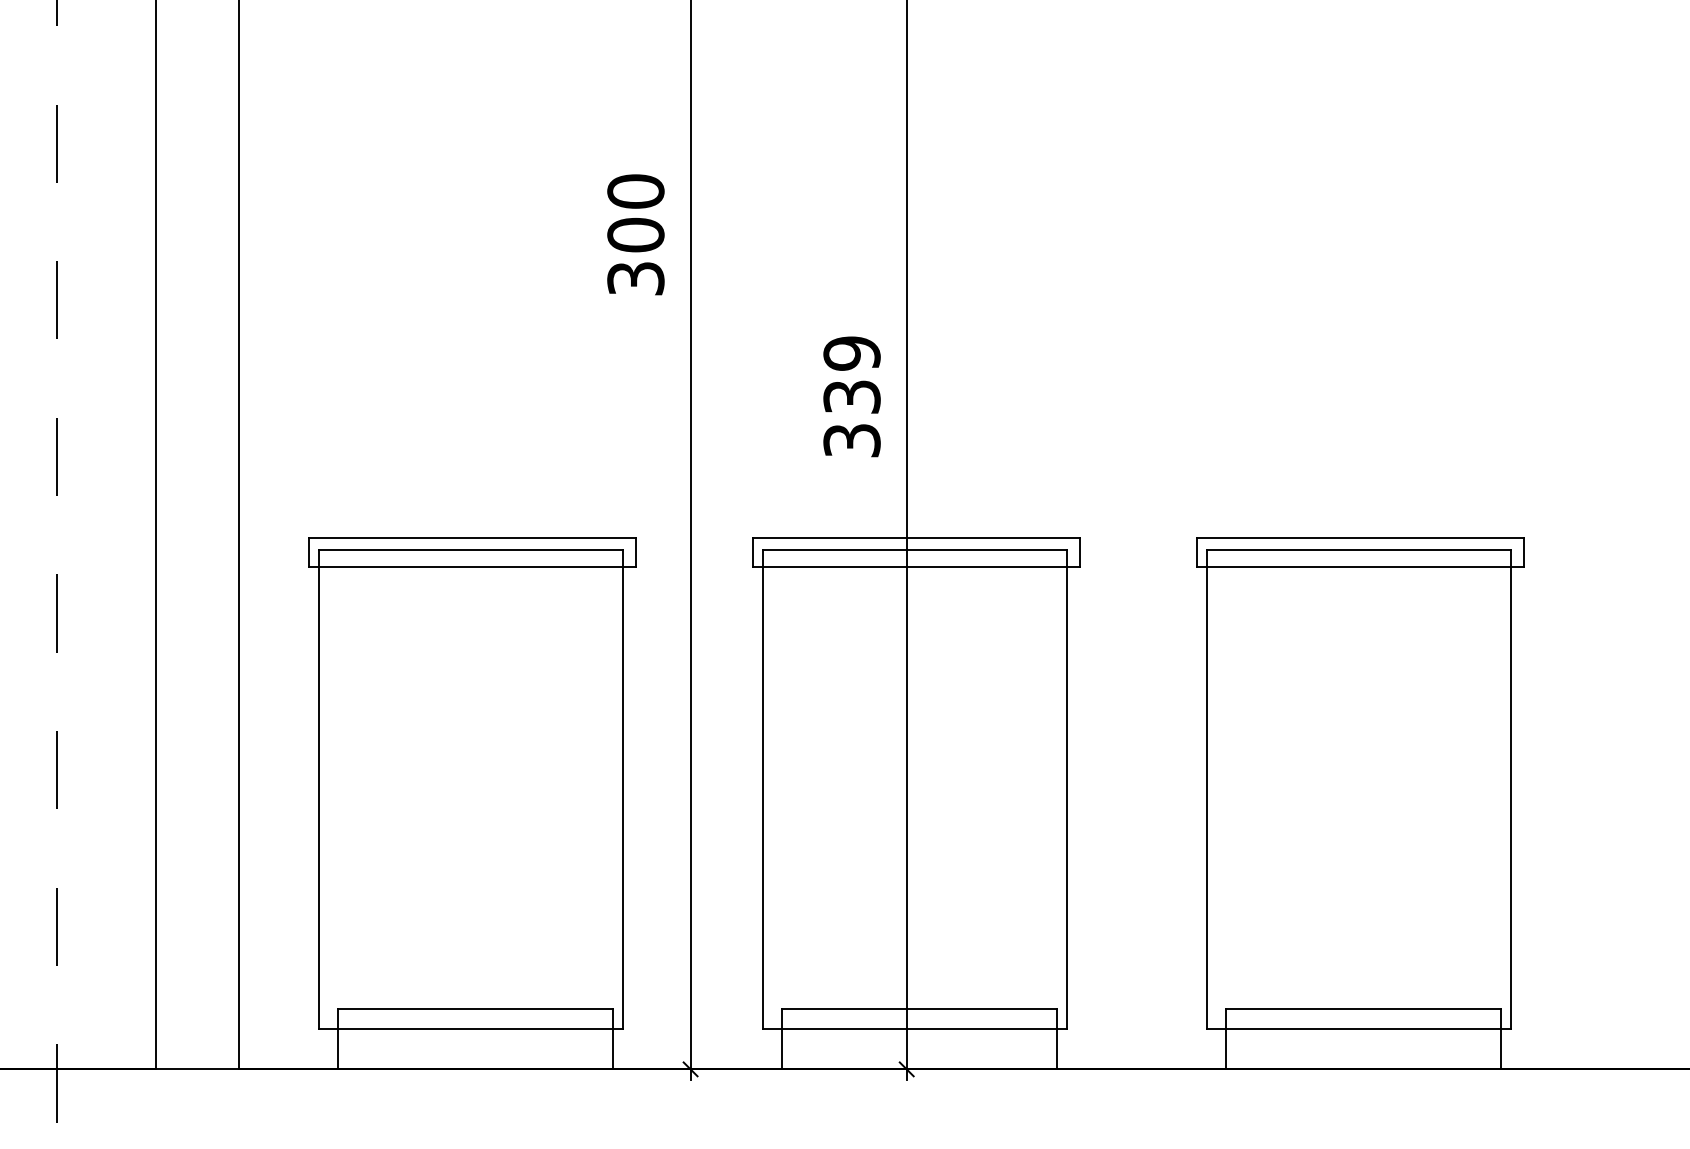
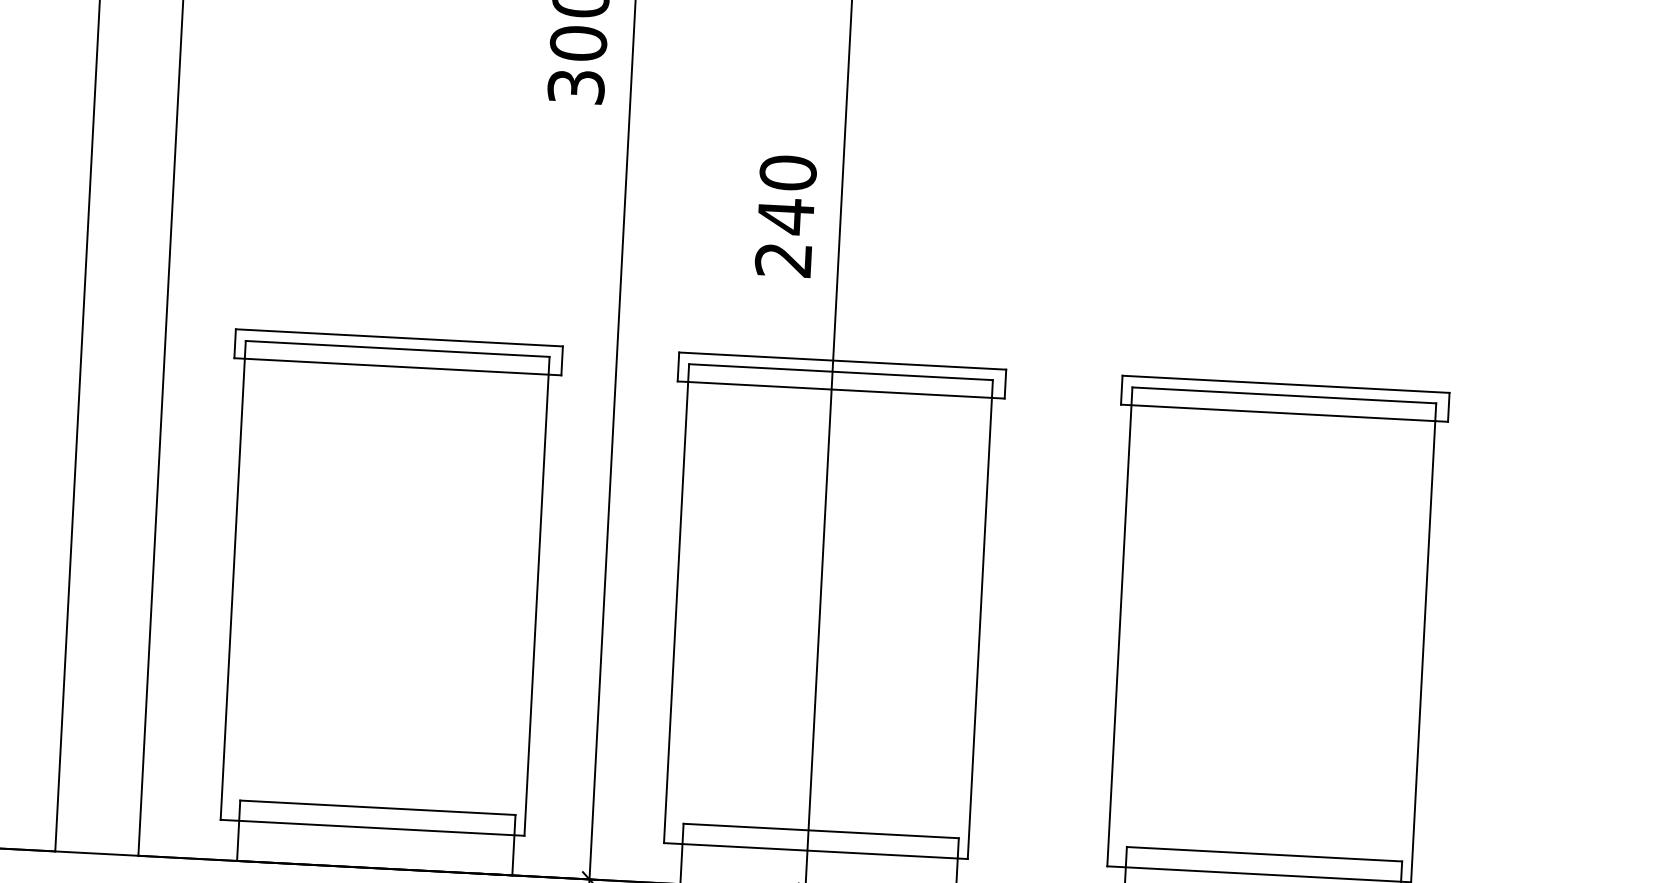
text: (851, 396) -> (785, 215), 339 -> 240

